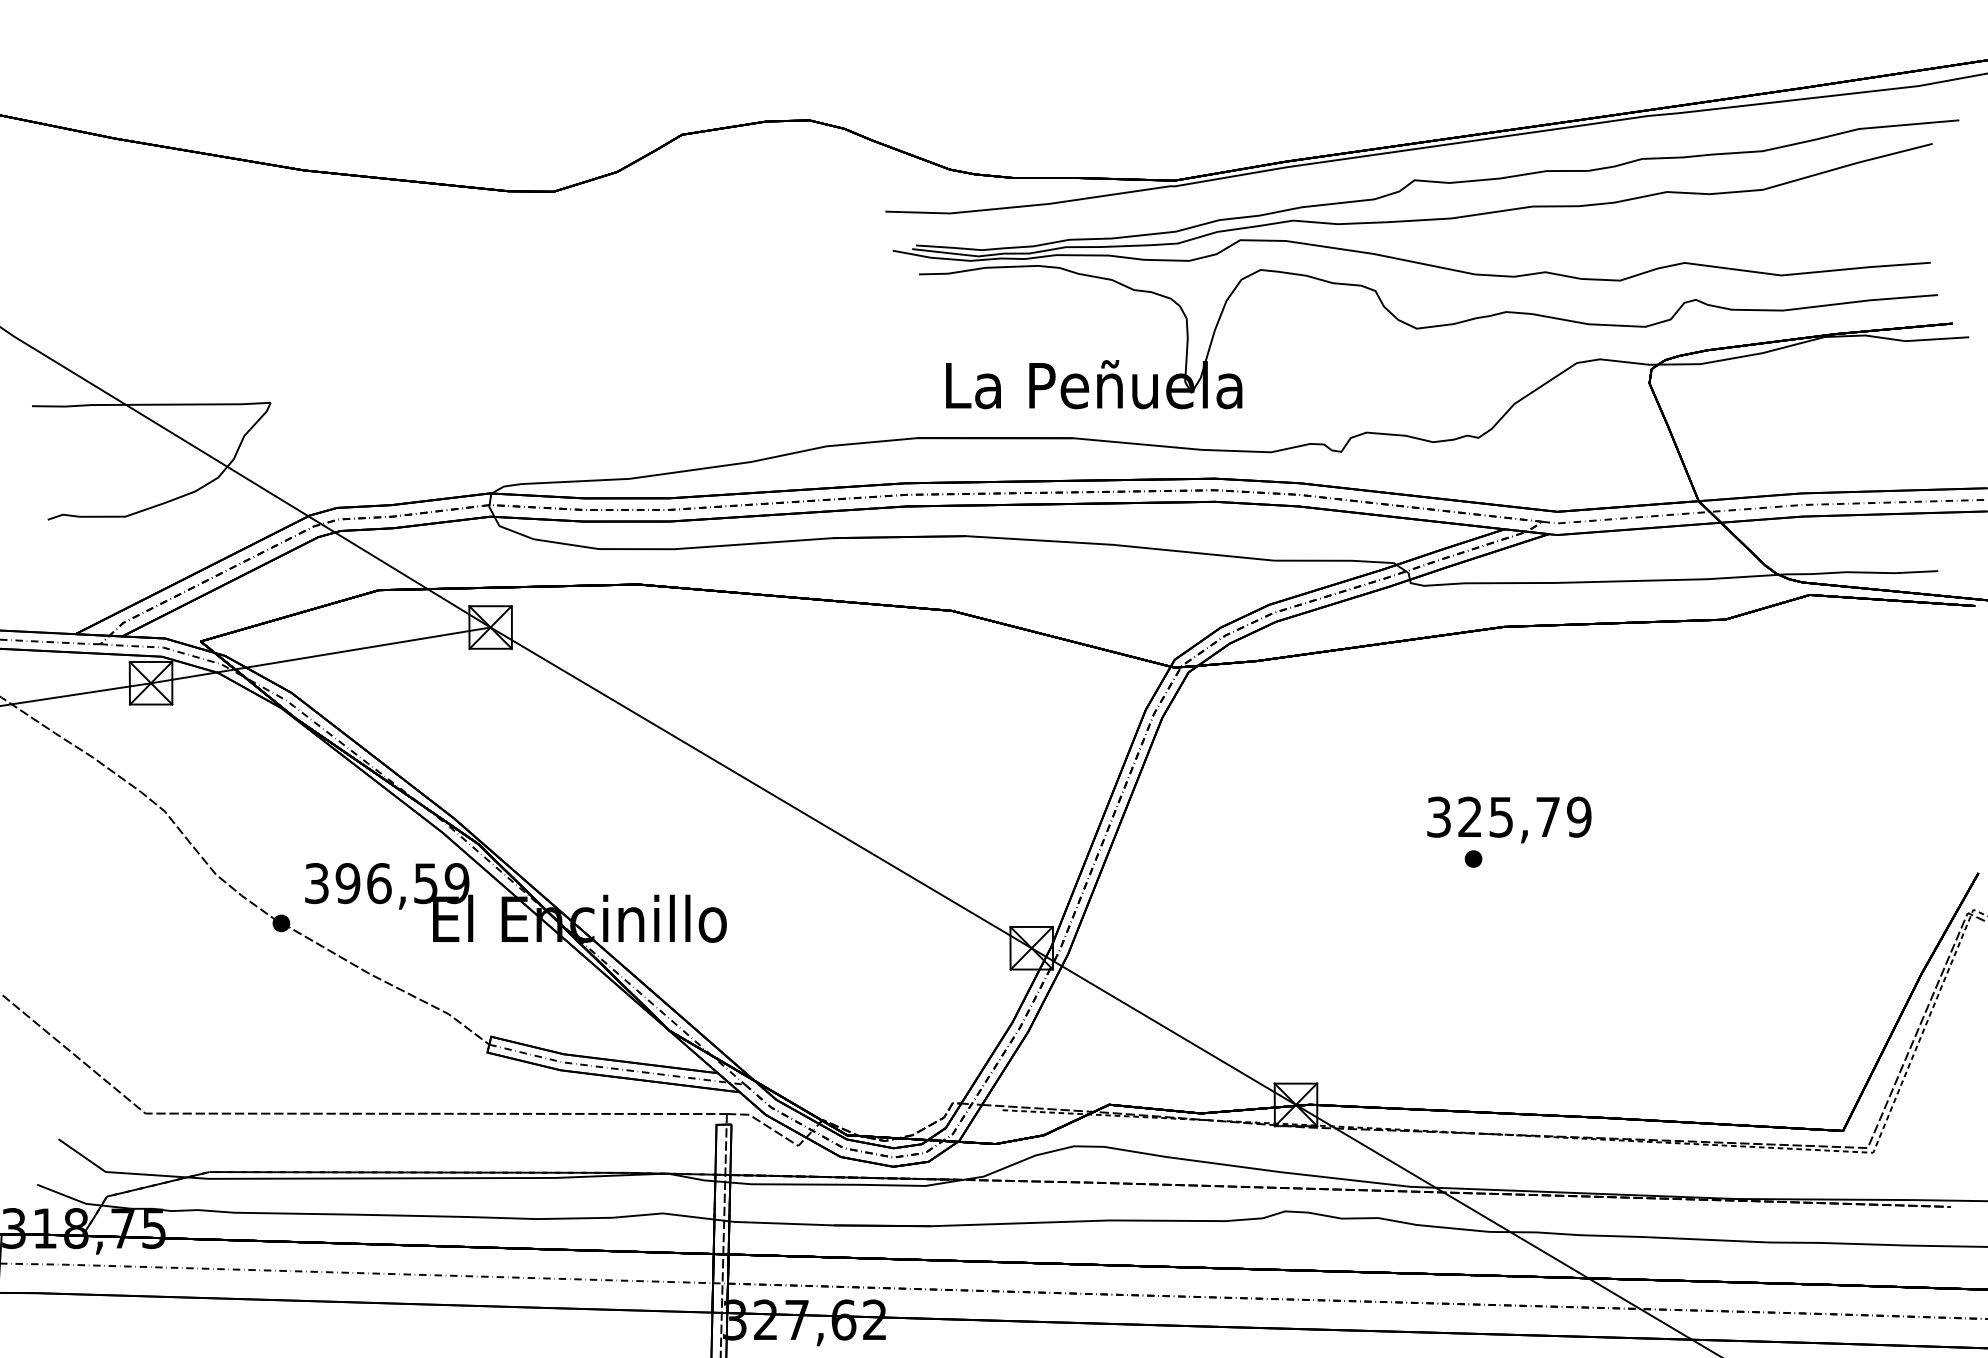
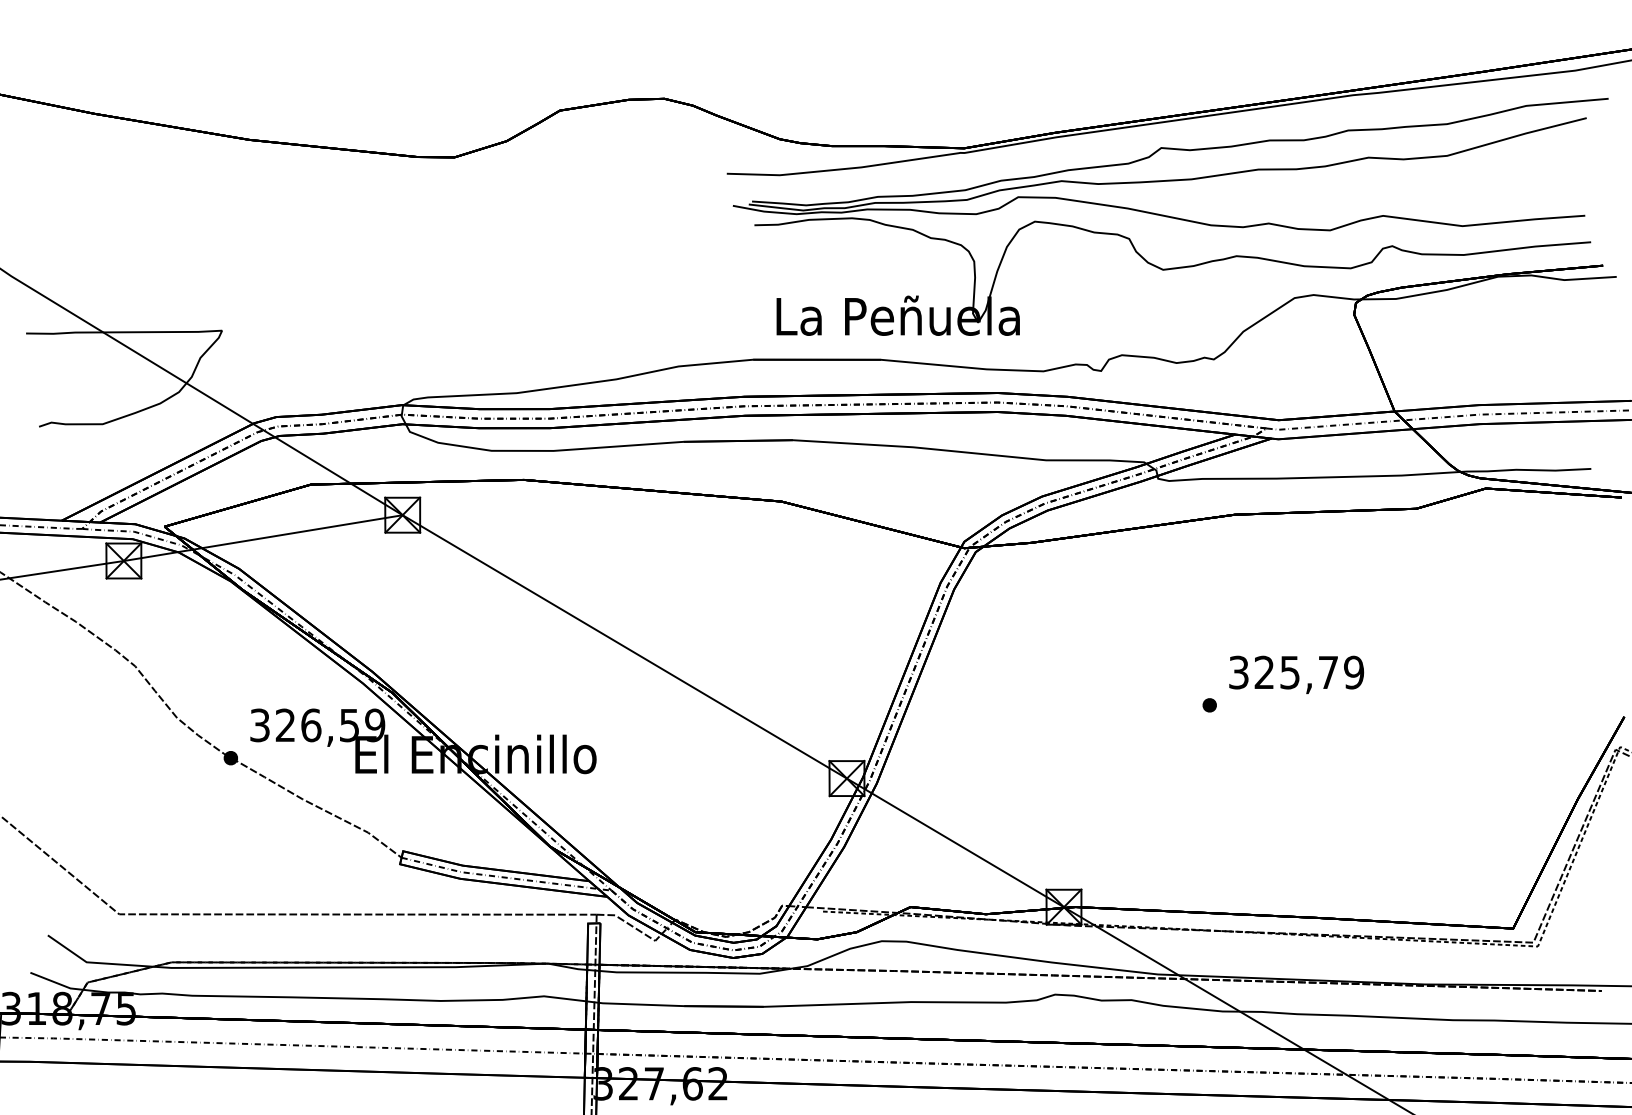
text: (1509, 819) -> (1296, 674), moved
text: (347, 883) -> (285, 725), 396,59 -> 326,59

